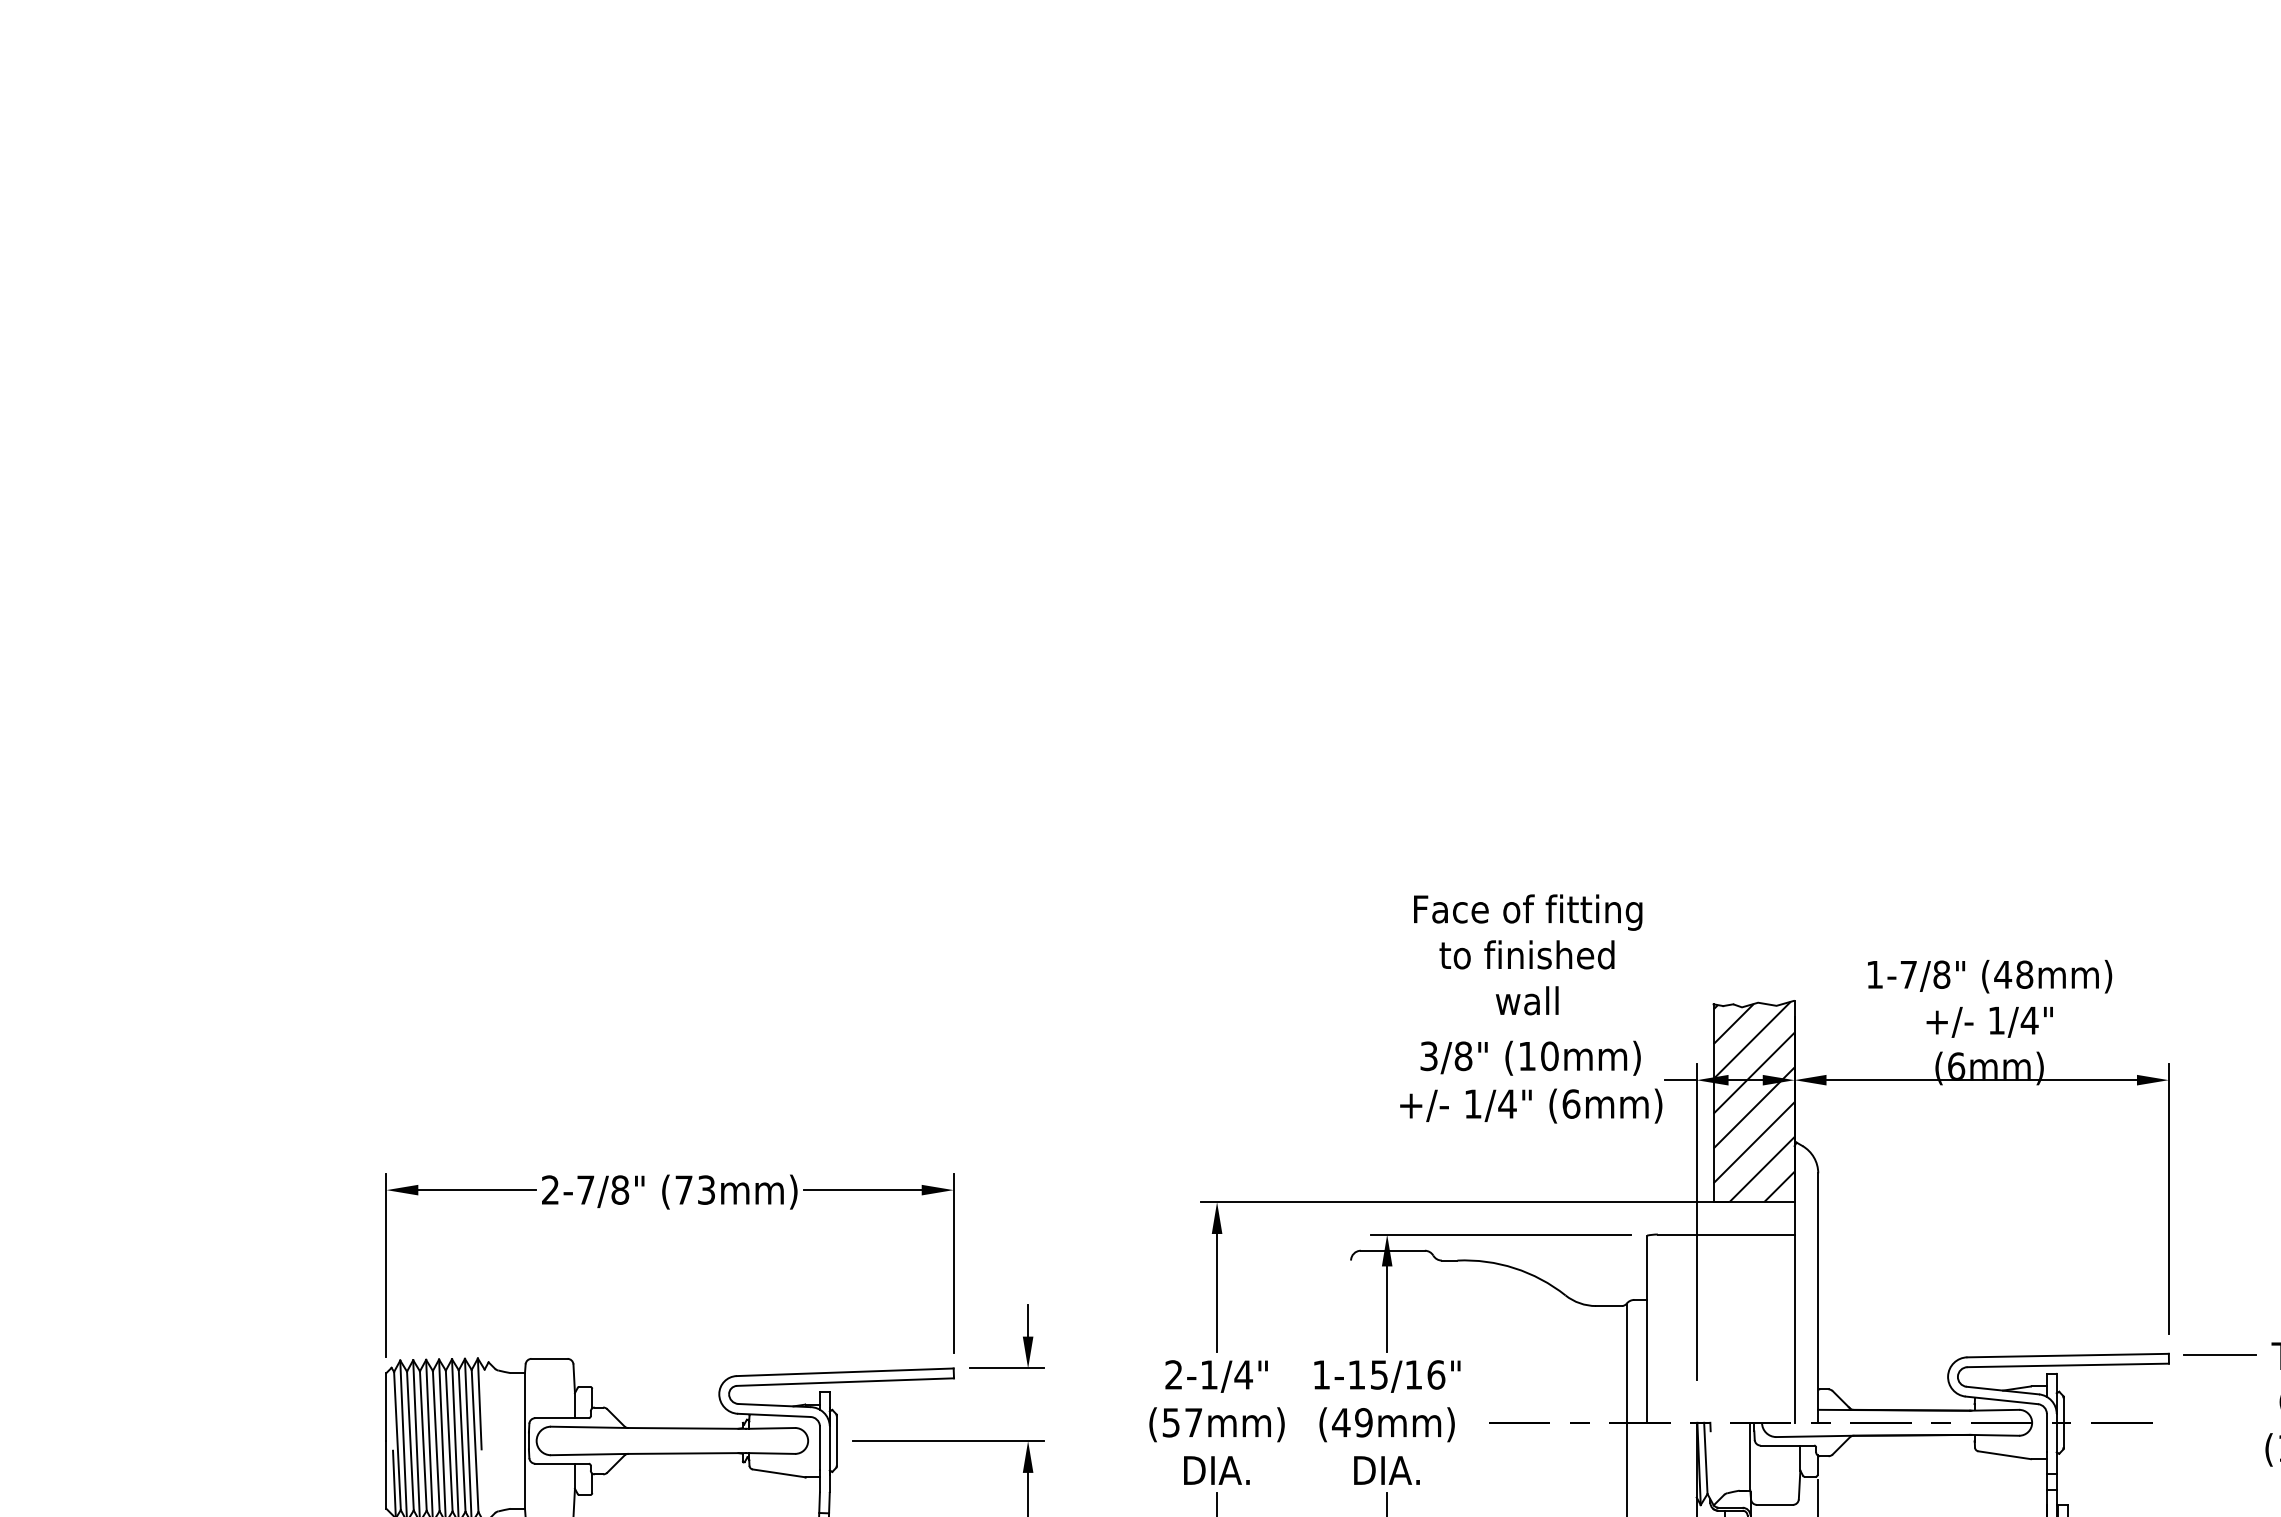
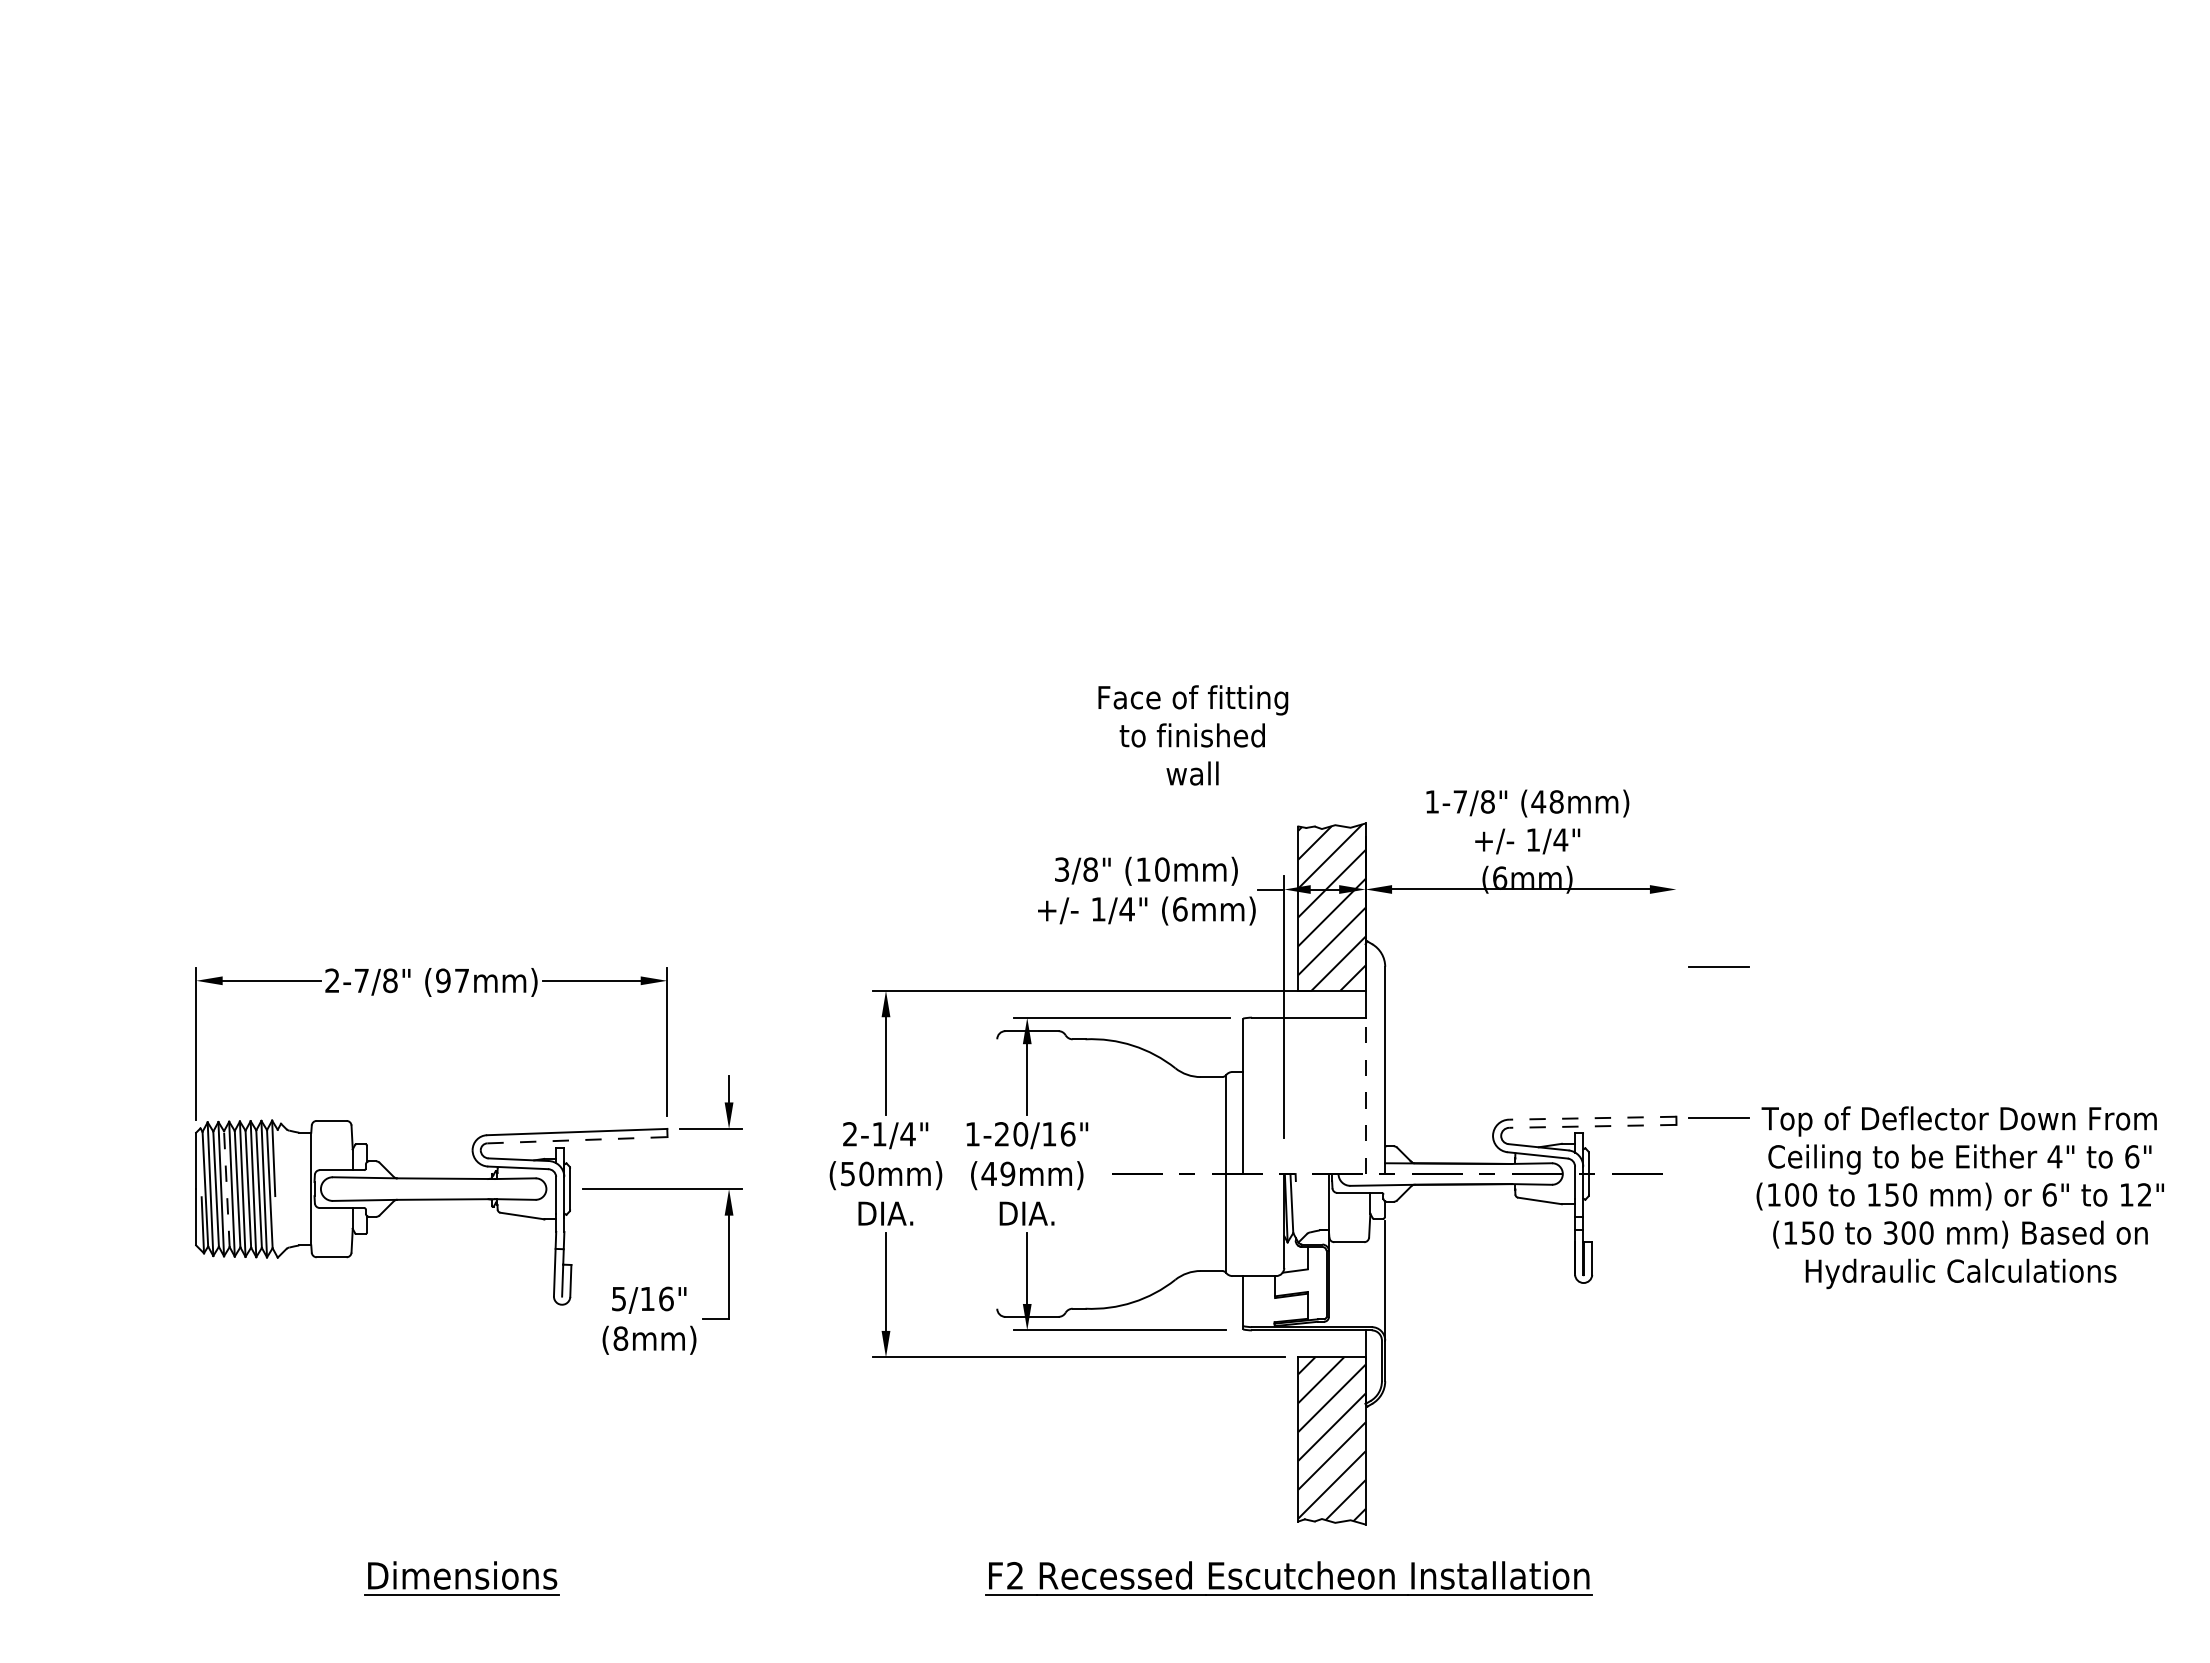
text: (1528, 954) -> (1193, 735), moved
line: (2219, 1172) -> (1718, 966), added
text: (695, 1189) -> (452, 980), (73mm) -> (97mm)
line: (2169, 1199) -> (1676, 988), removed
line: (1794, 1328) -> (1365, 1095), solid -> dashed
line: (2067, 1355) -> (1592, 1118), solid -> dashed
line: (2067, 1365) -> (1592, 1126), solid -> dashed
text: (1368, 1375) -> (1011, 1134), 1-15/16" -> 1-20/16"
line: (845, 1382) -> (577, 1140), solid -> dashed
text: (1193, 1422) -> (866, 1173), (57mm) -> (50mm)
line: (422, 1440) -> (226, 1188), solid -> dashed

